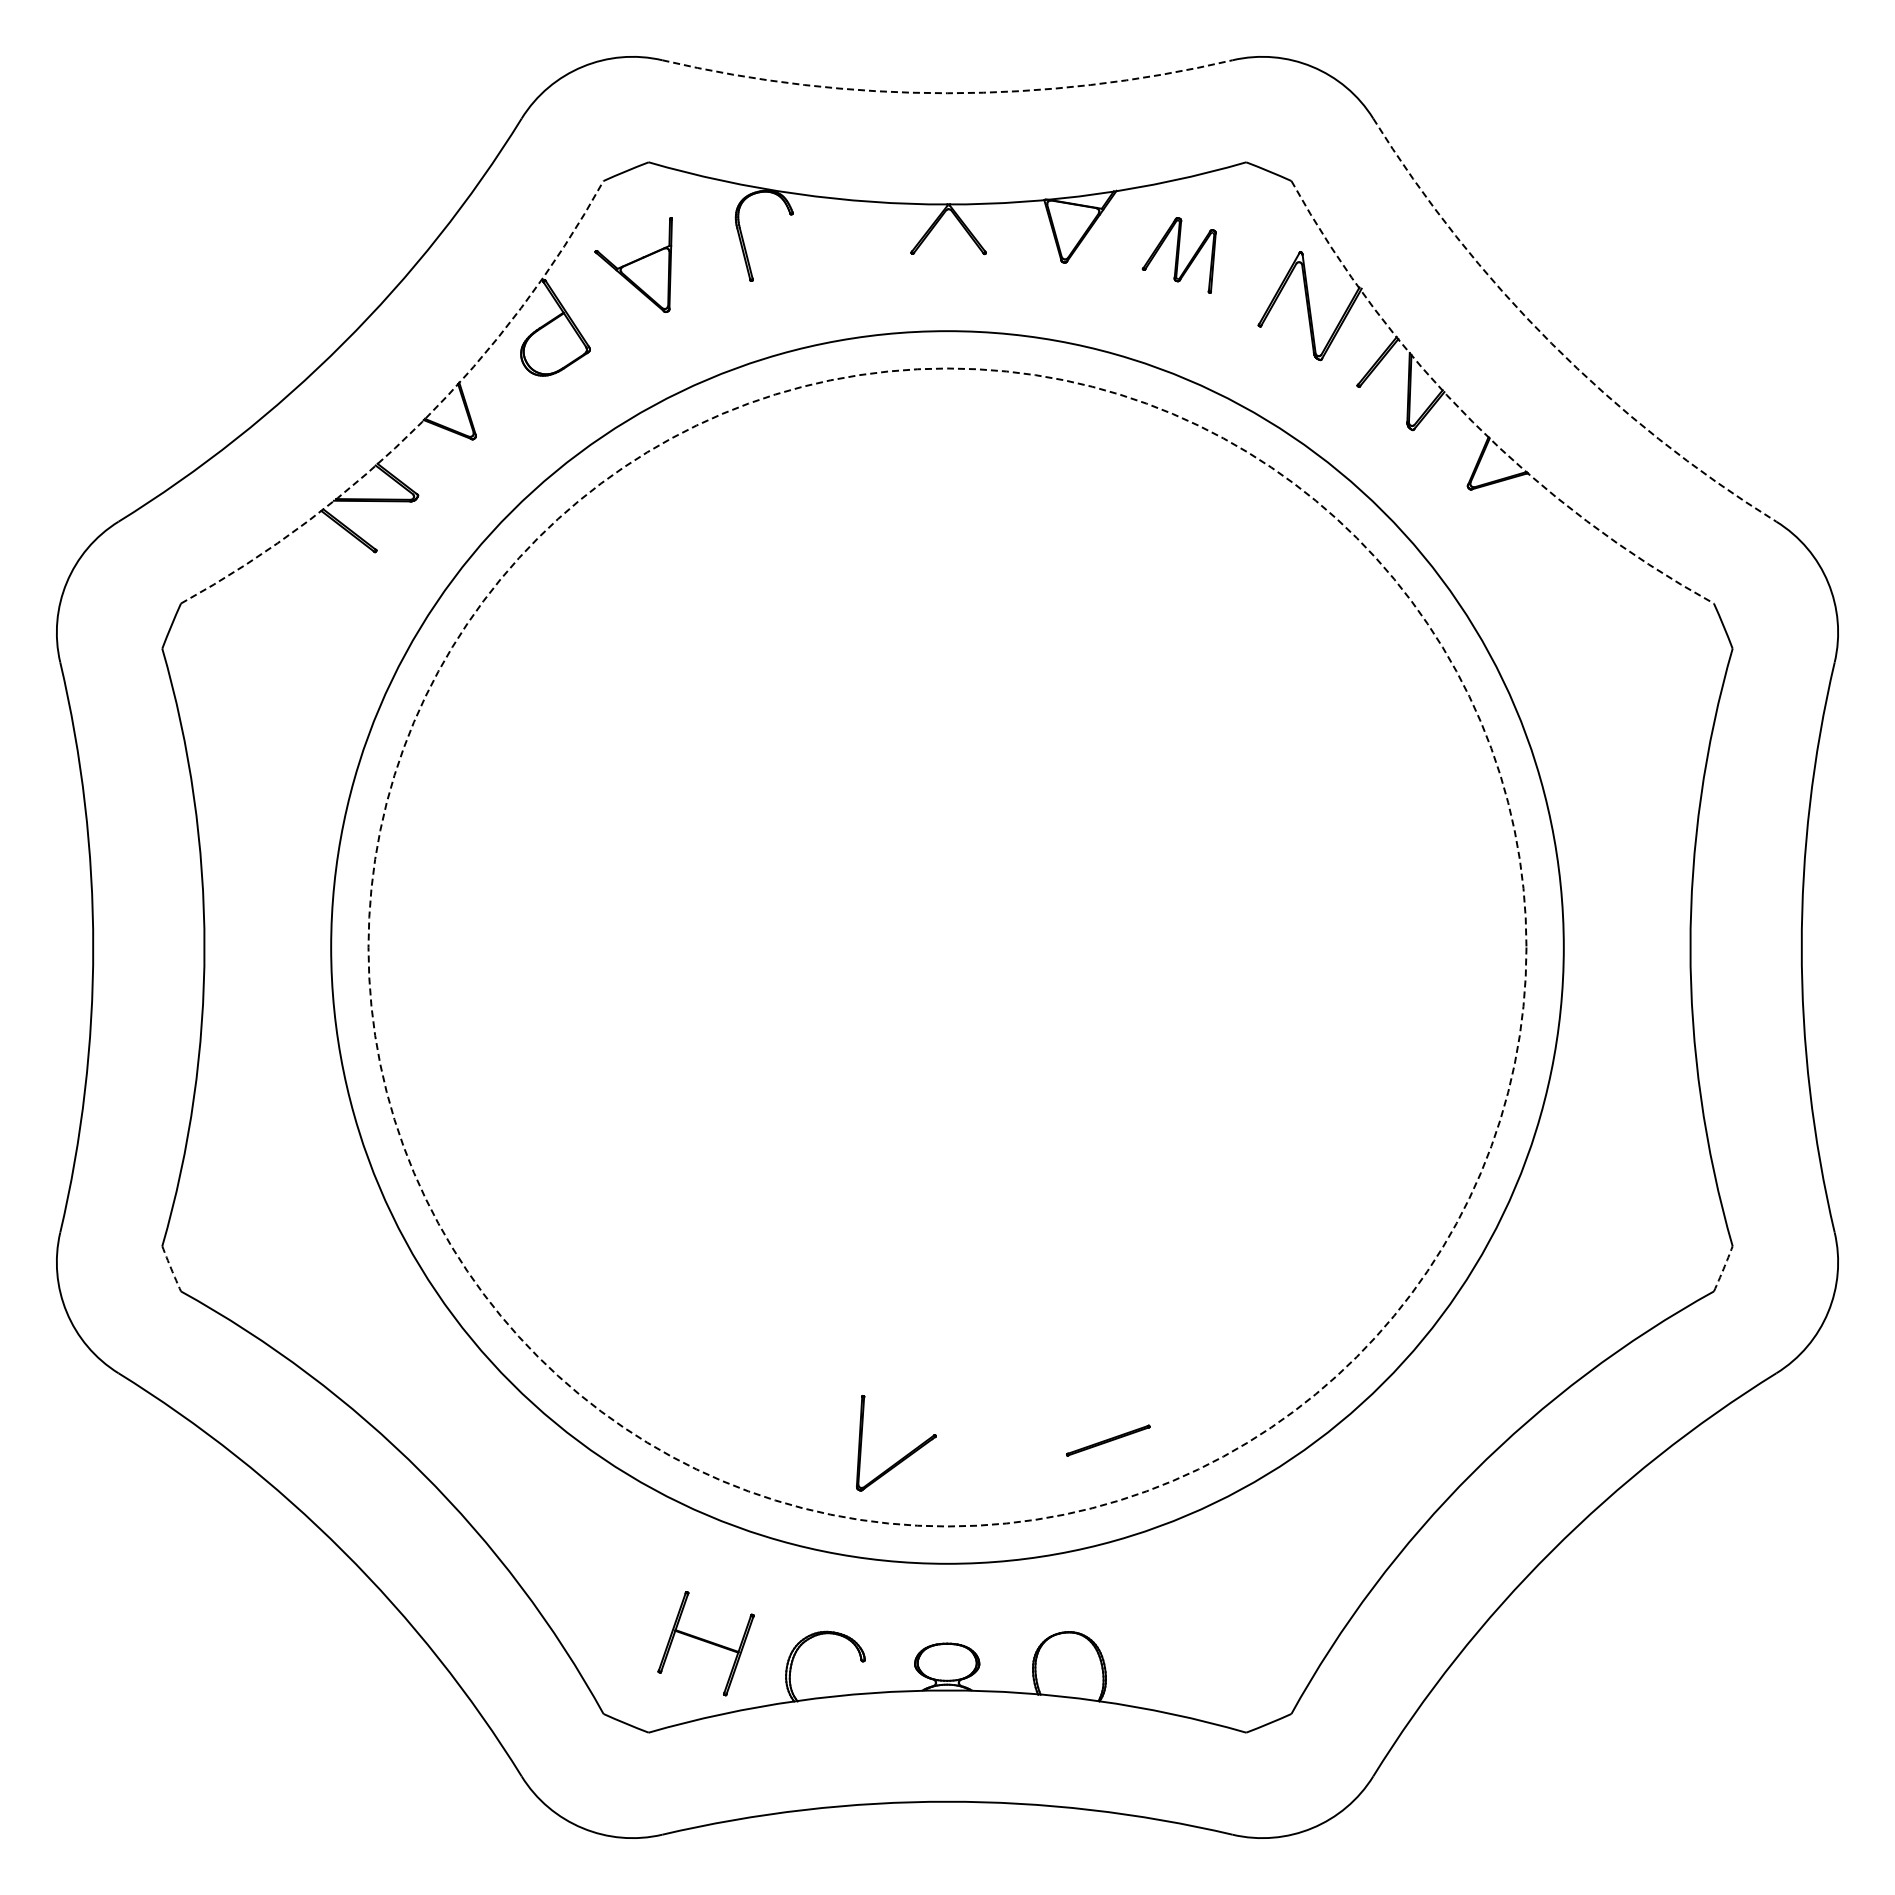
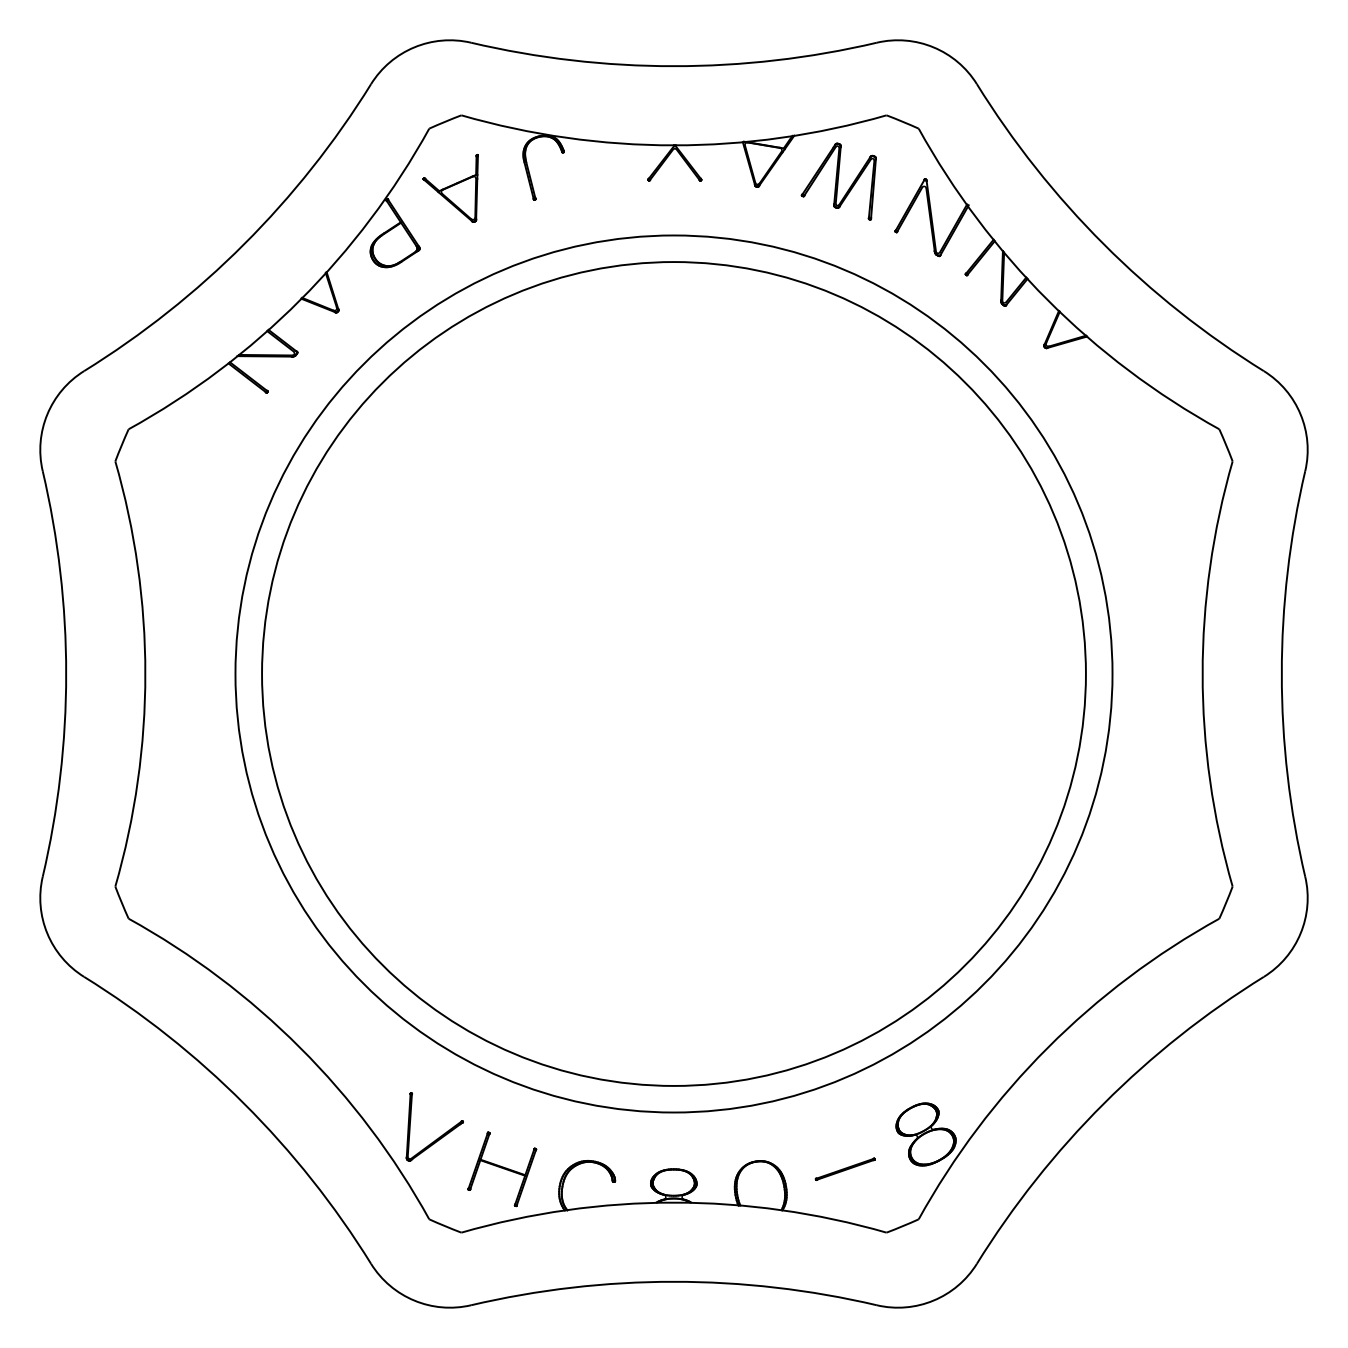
arc: (947, 93) -> (674, 66), dashed -> solid
part: (1179, 255) -> (839, 181), size x1.43
arc: (1551, 343) -> (1103, 244), dashed -> solid
arc: (422, 422) -> (300, 300), dashed -> solid
arc: (1472, 422) -> (1047, 300), dashed -> solid
circle: (947, 947) -> (674, 674), dashed -> solid
arc: (171, 1268) -> (121, 902), dashed -> solid
arc: (1723, 1268) -> (1226, 902), dashed -> solid
line: (1108, 1440) -> (845, 1169), moved
part: (903, 1456) -> (439, 1136), moved
part: (1301, 1594) -> (925, 1134), added

